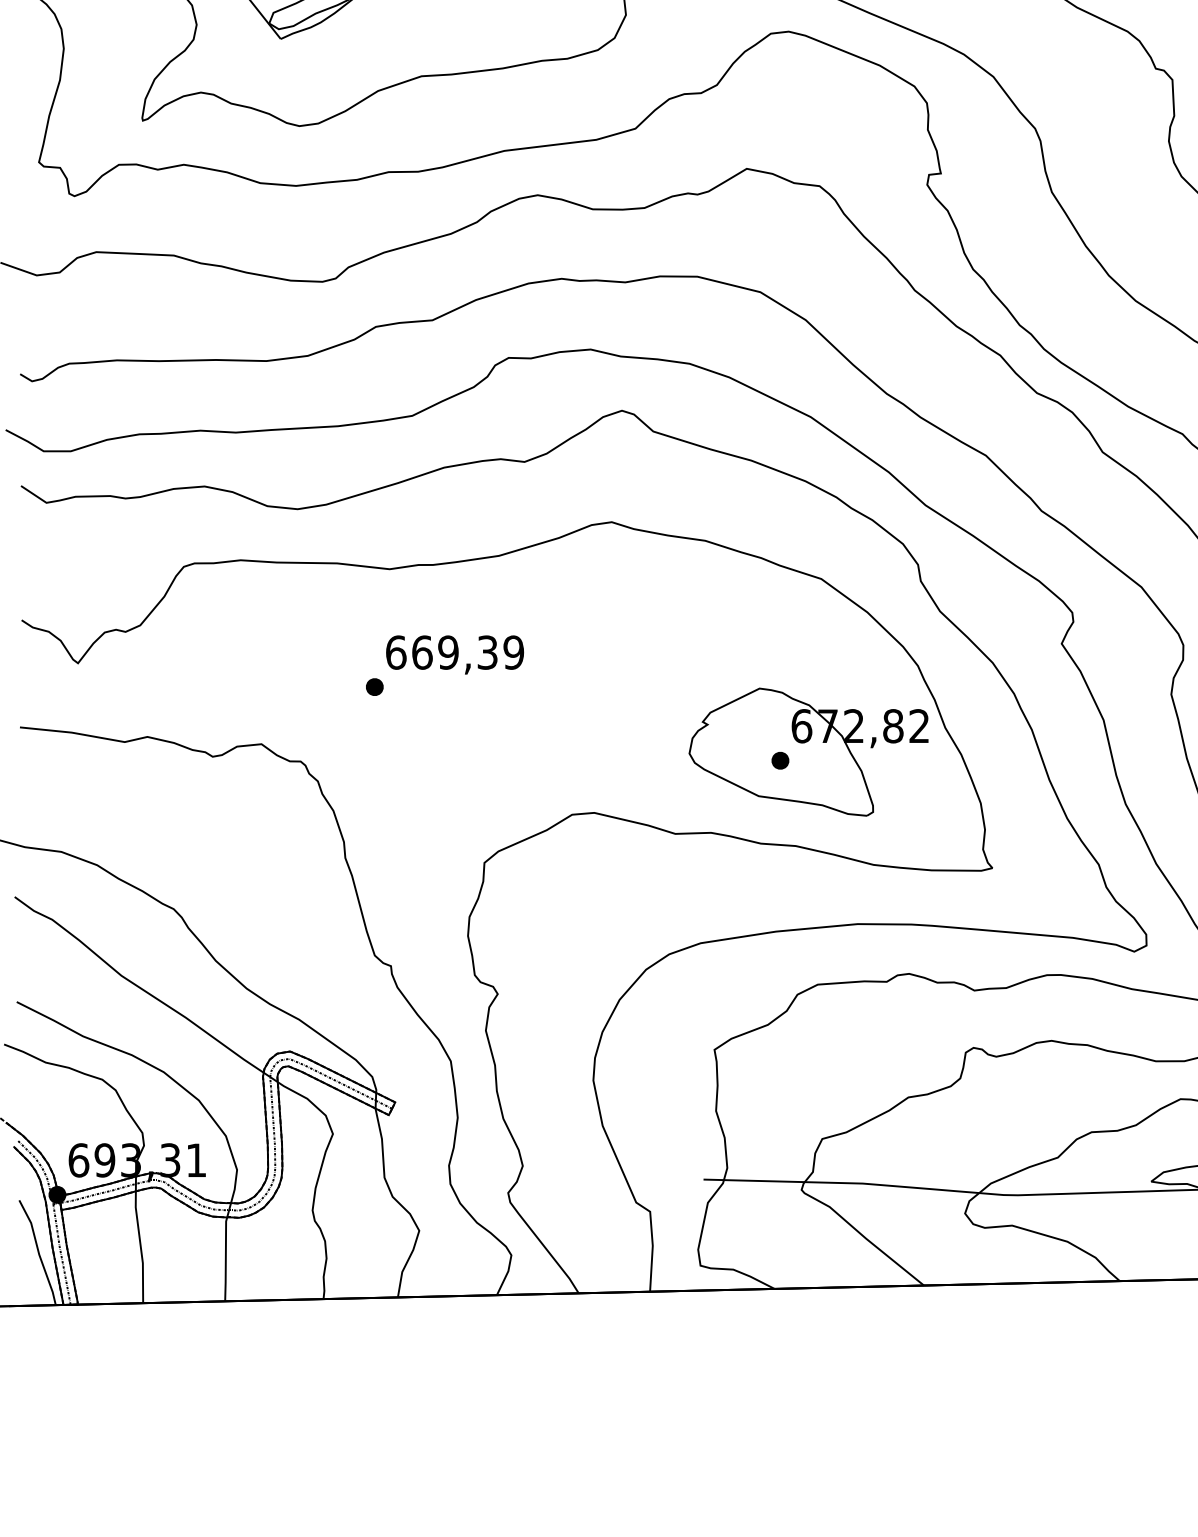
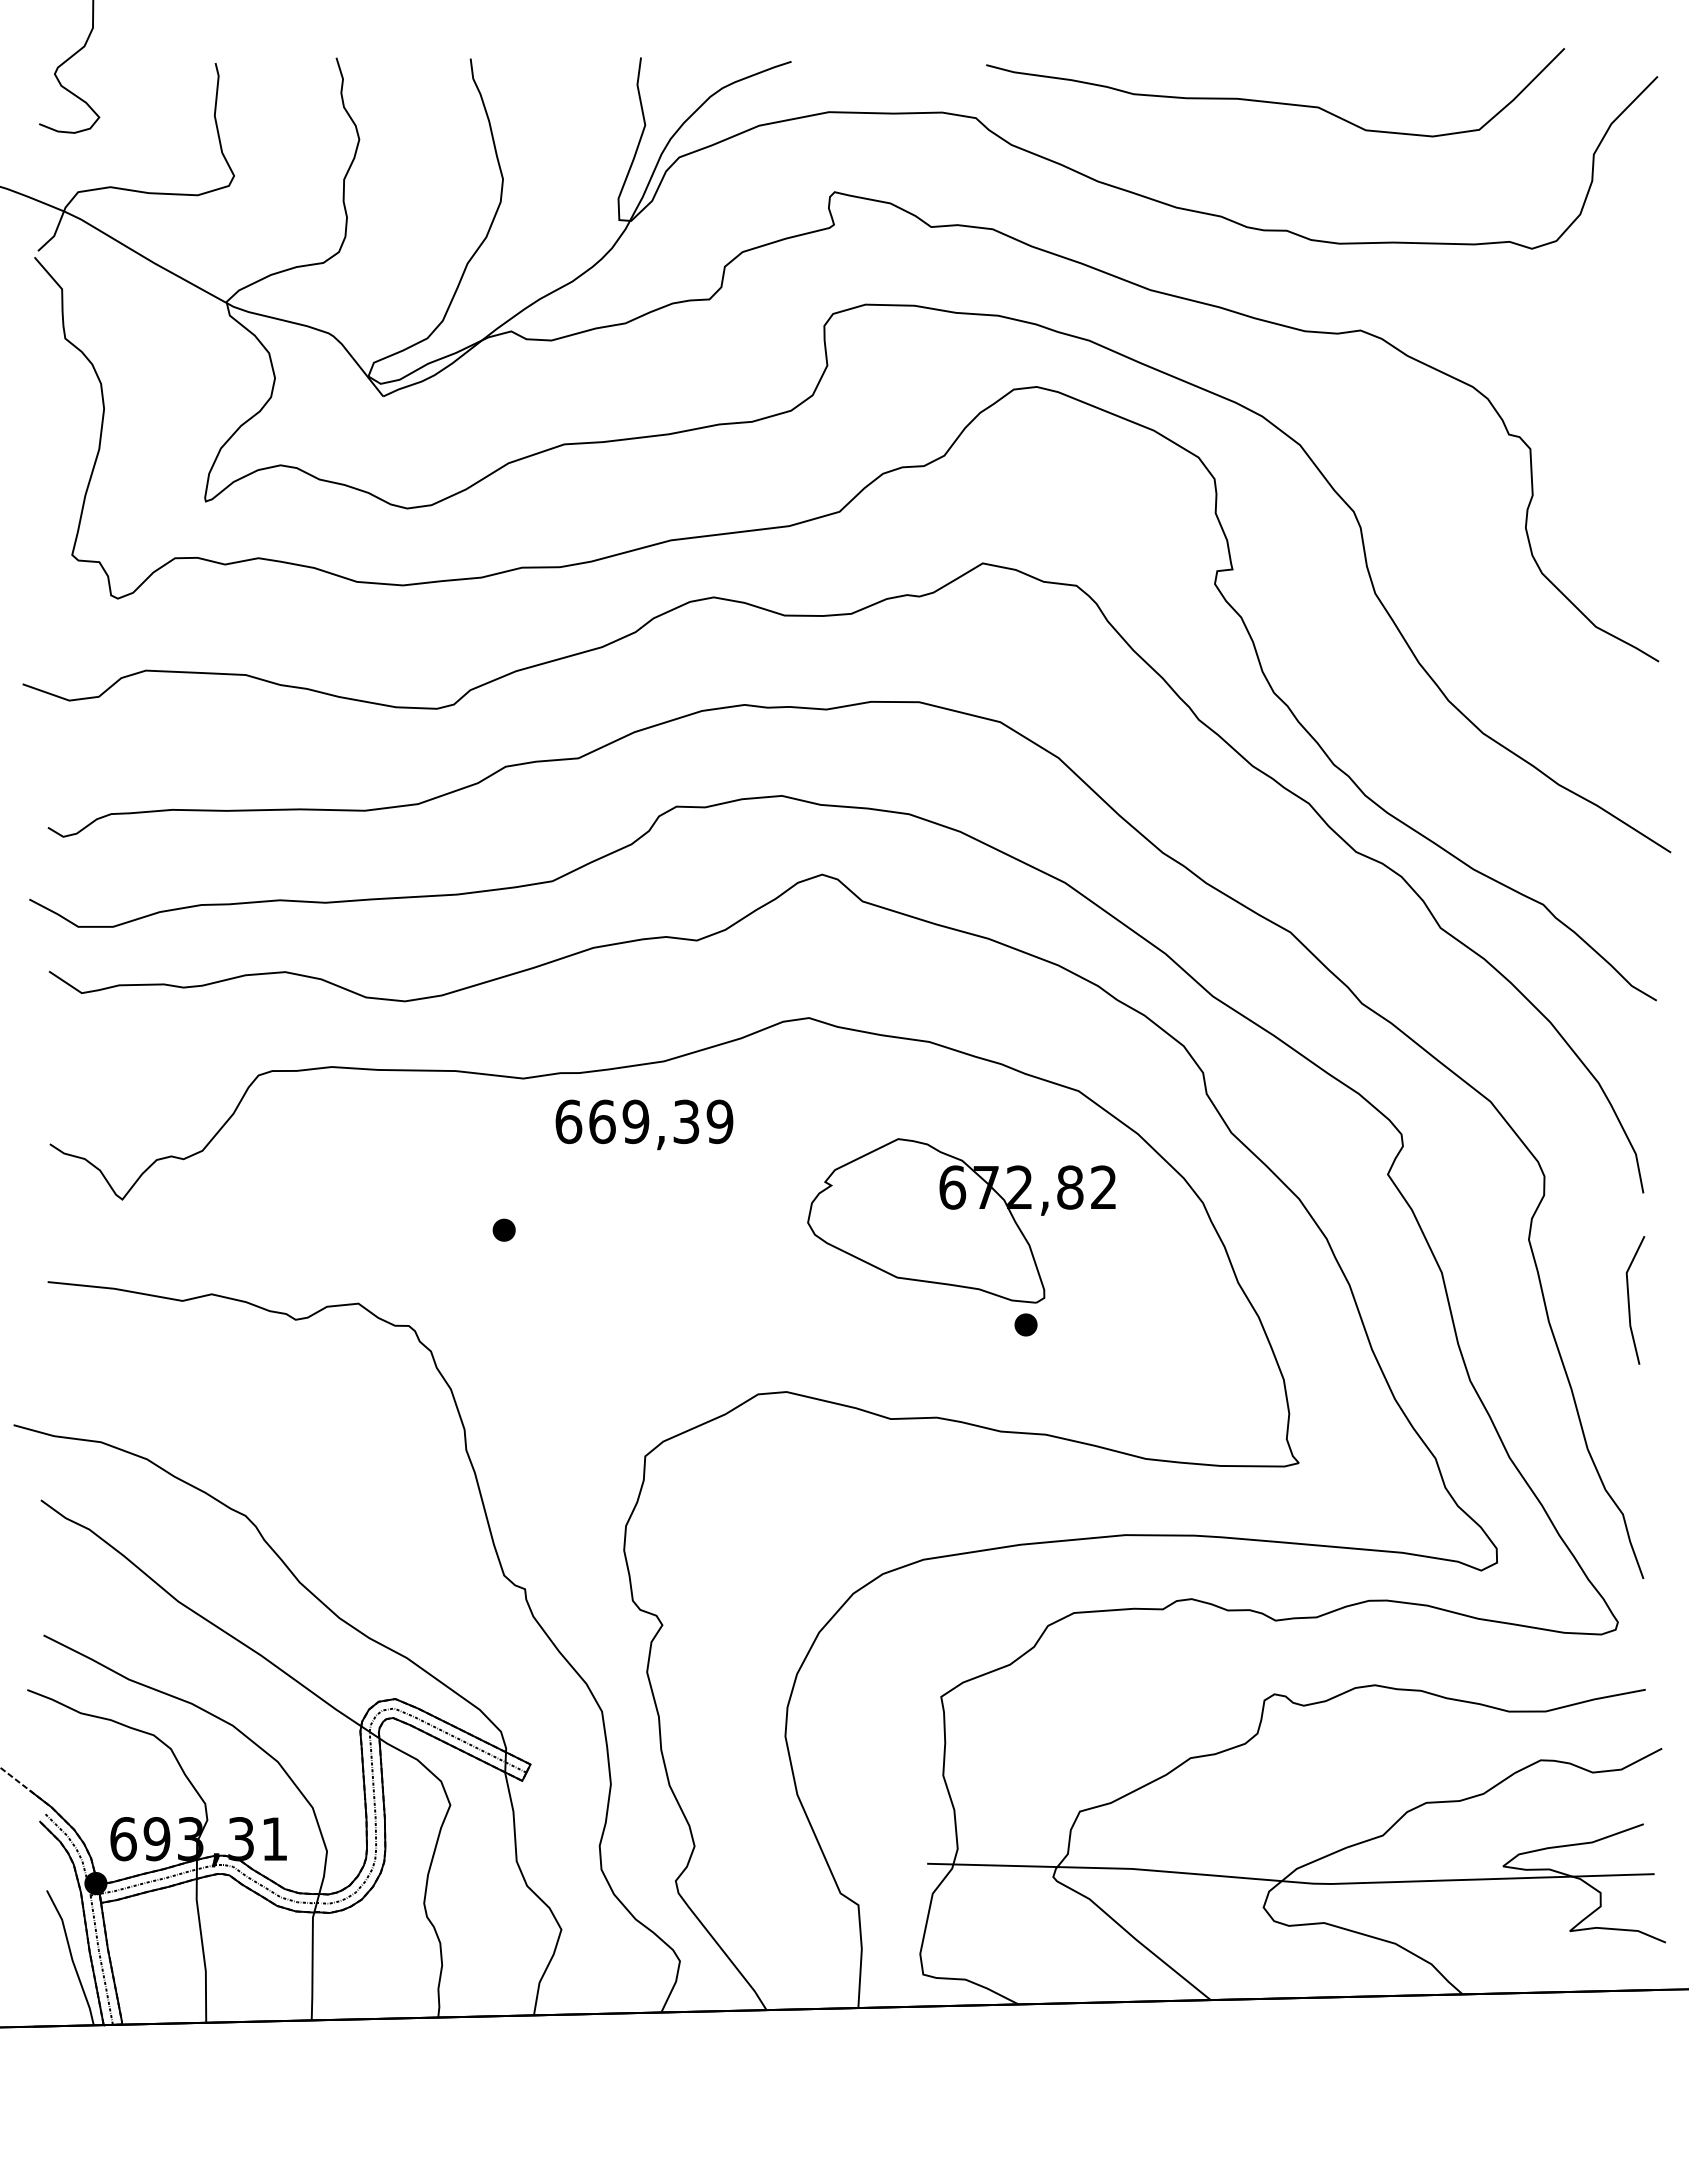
text: (455, 654) -> (644, 1124), moved
part: (808, 751) -> (961, 1220), moved

